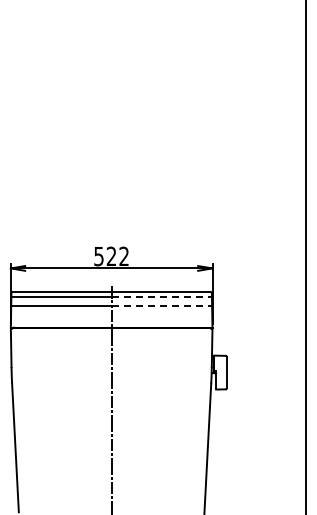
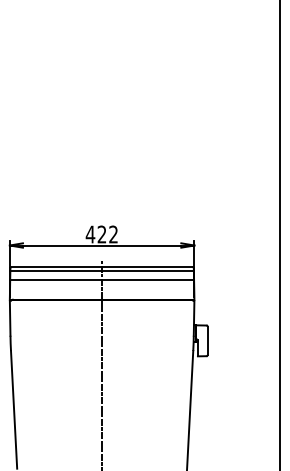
text: (98, 256) -> (90, 234), 522 -> 422
line: (162, 296) -> (148, 271), dashed -> solid
line: (162, 306) -> (148, 280), dashed -> solid

